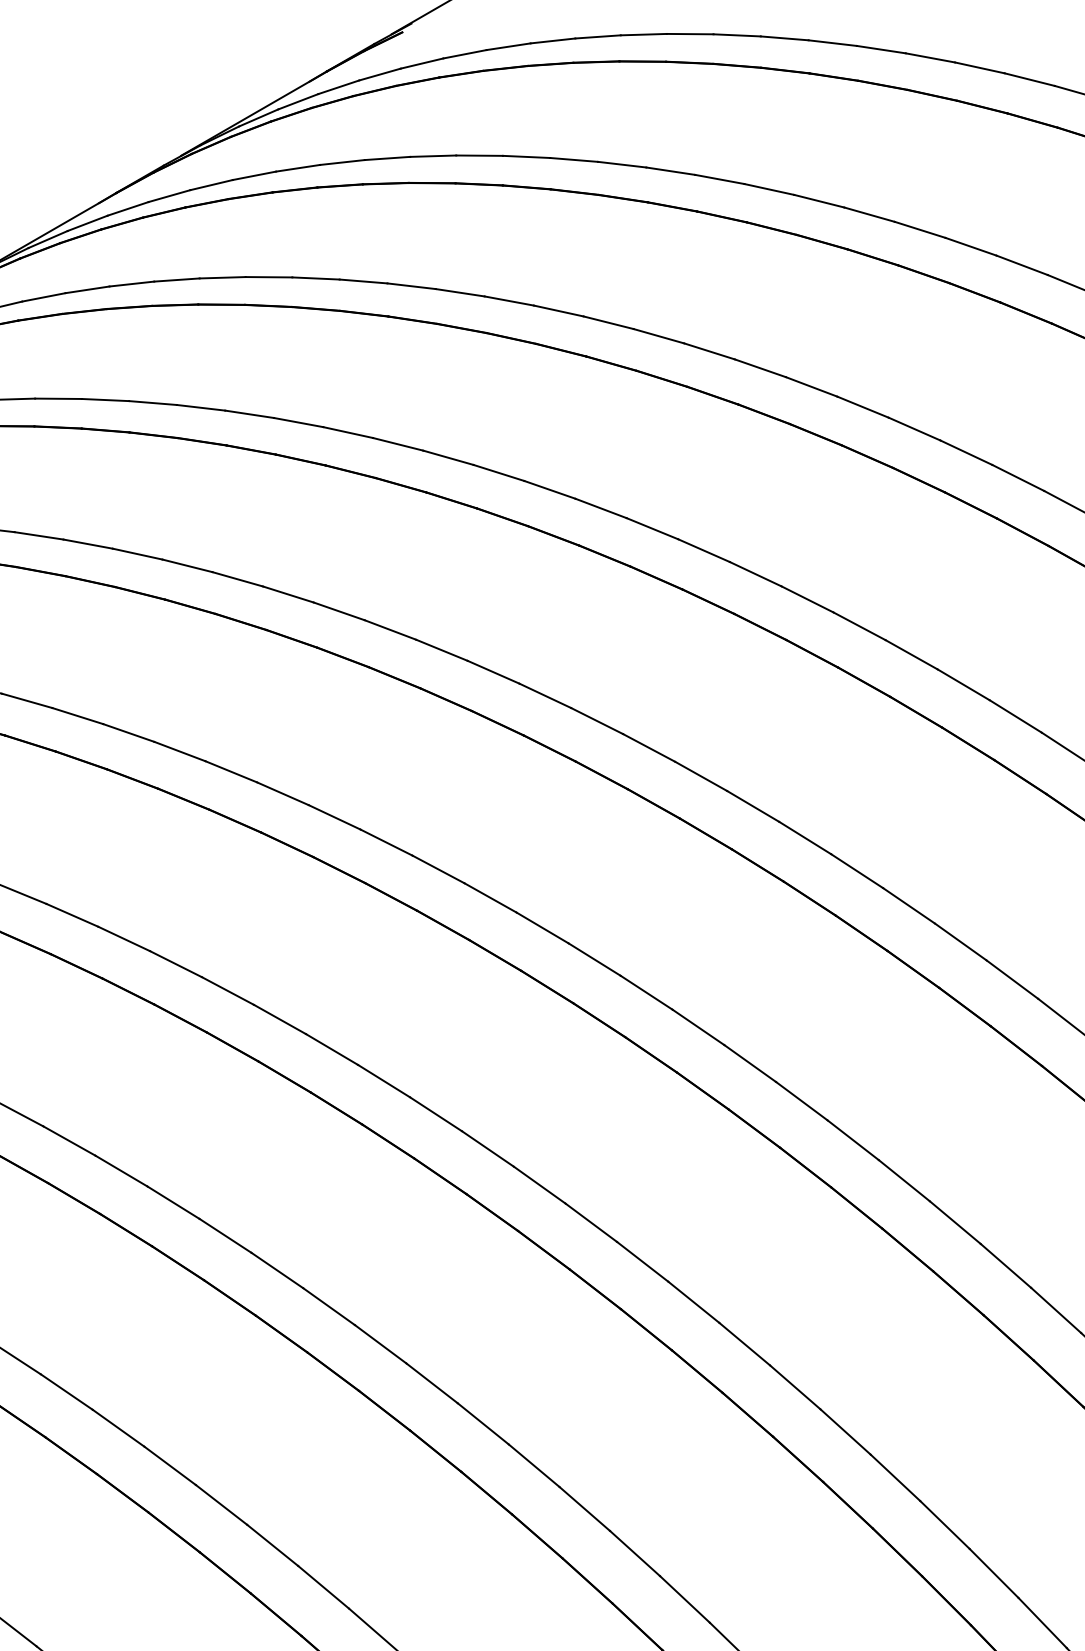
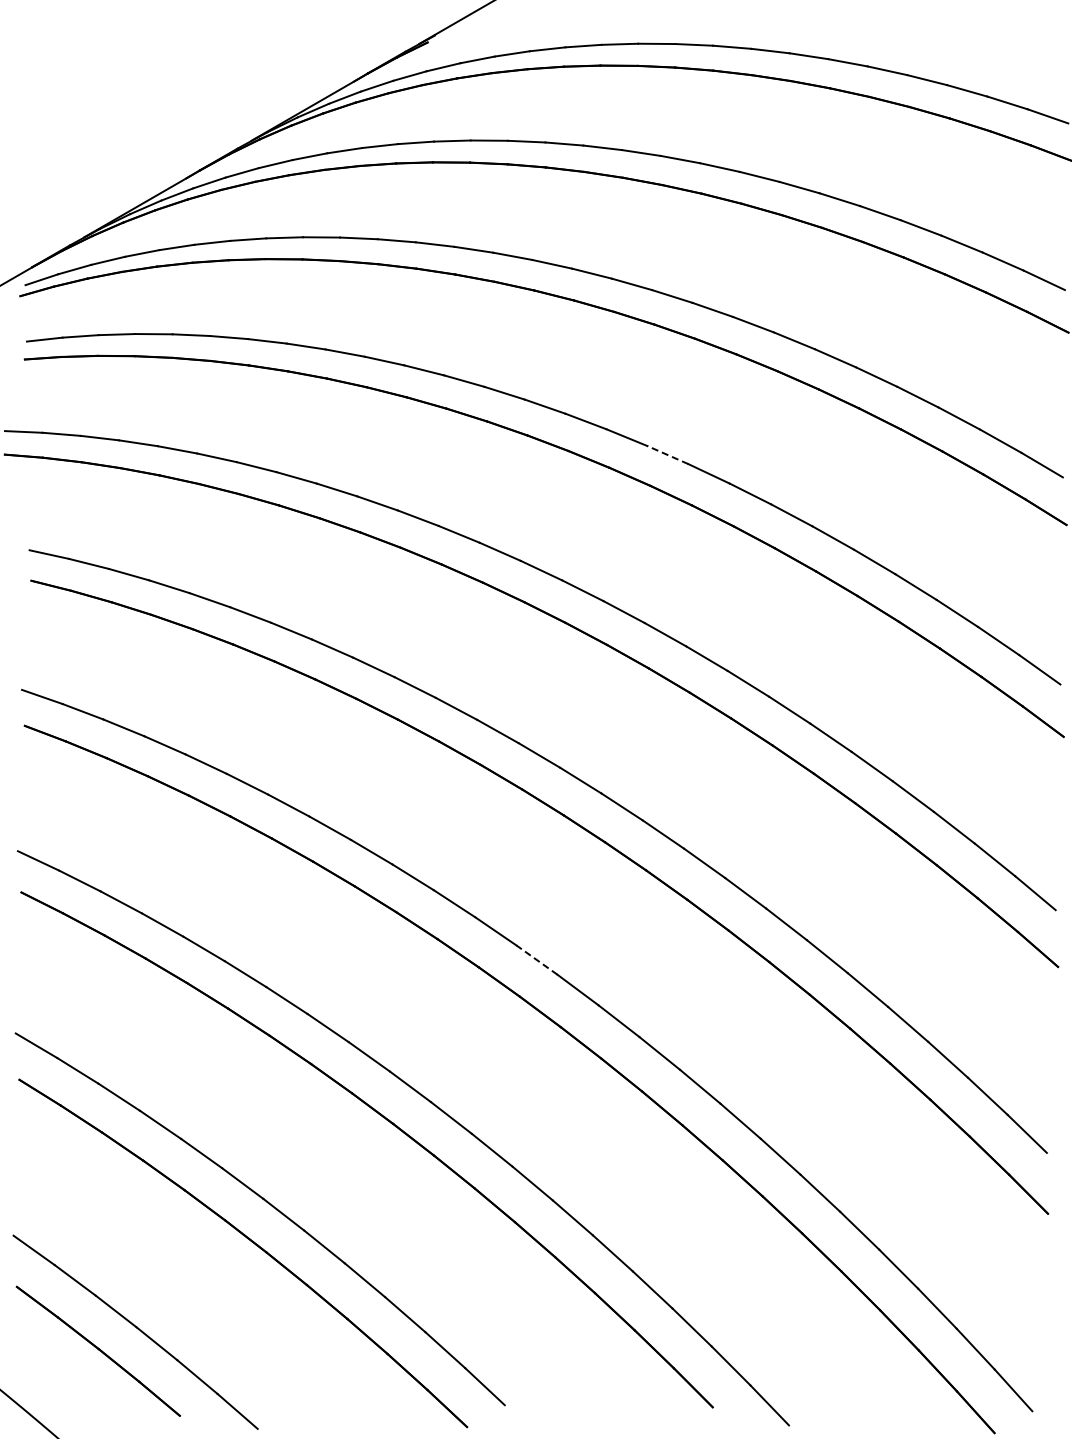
line: (703, 549) -> (667, 454), solid -> dashed
line: (539, 1184) -> (536, 959), solid -> dashed

